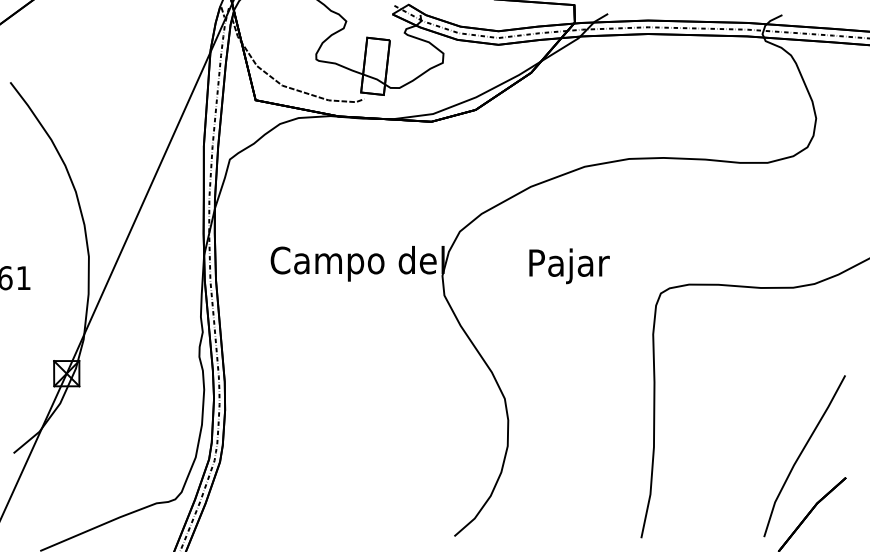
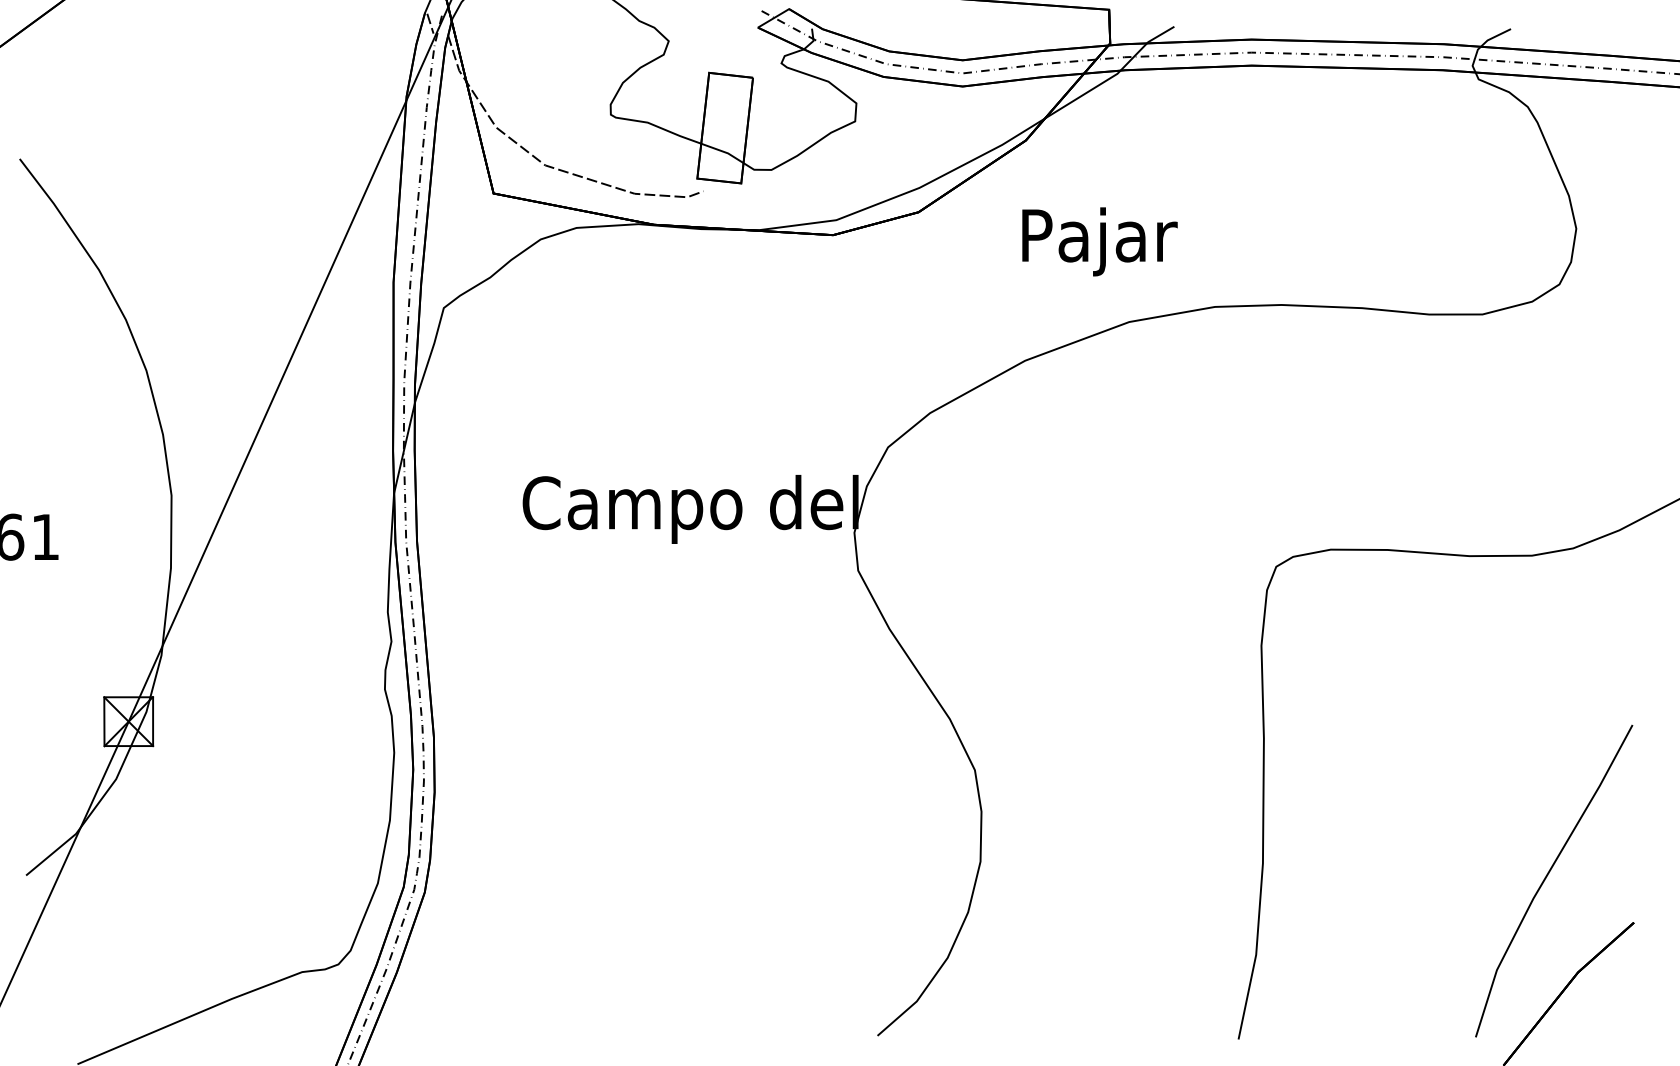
text: (569, 266) -> (1099, 242), moved

